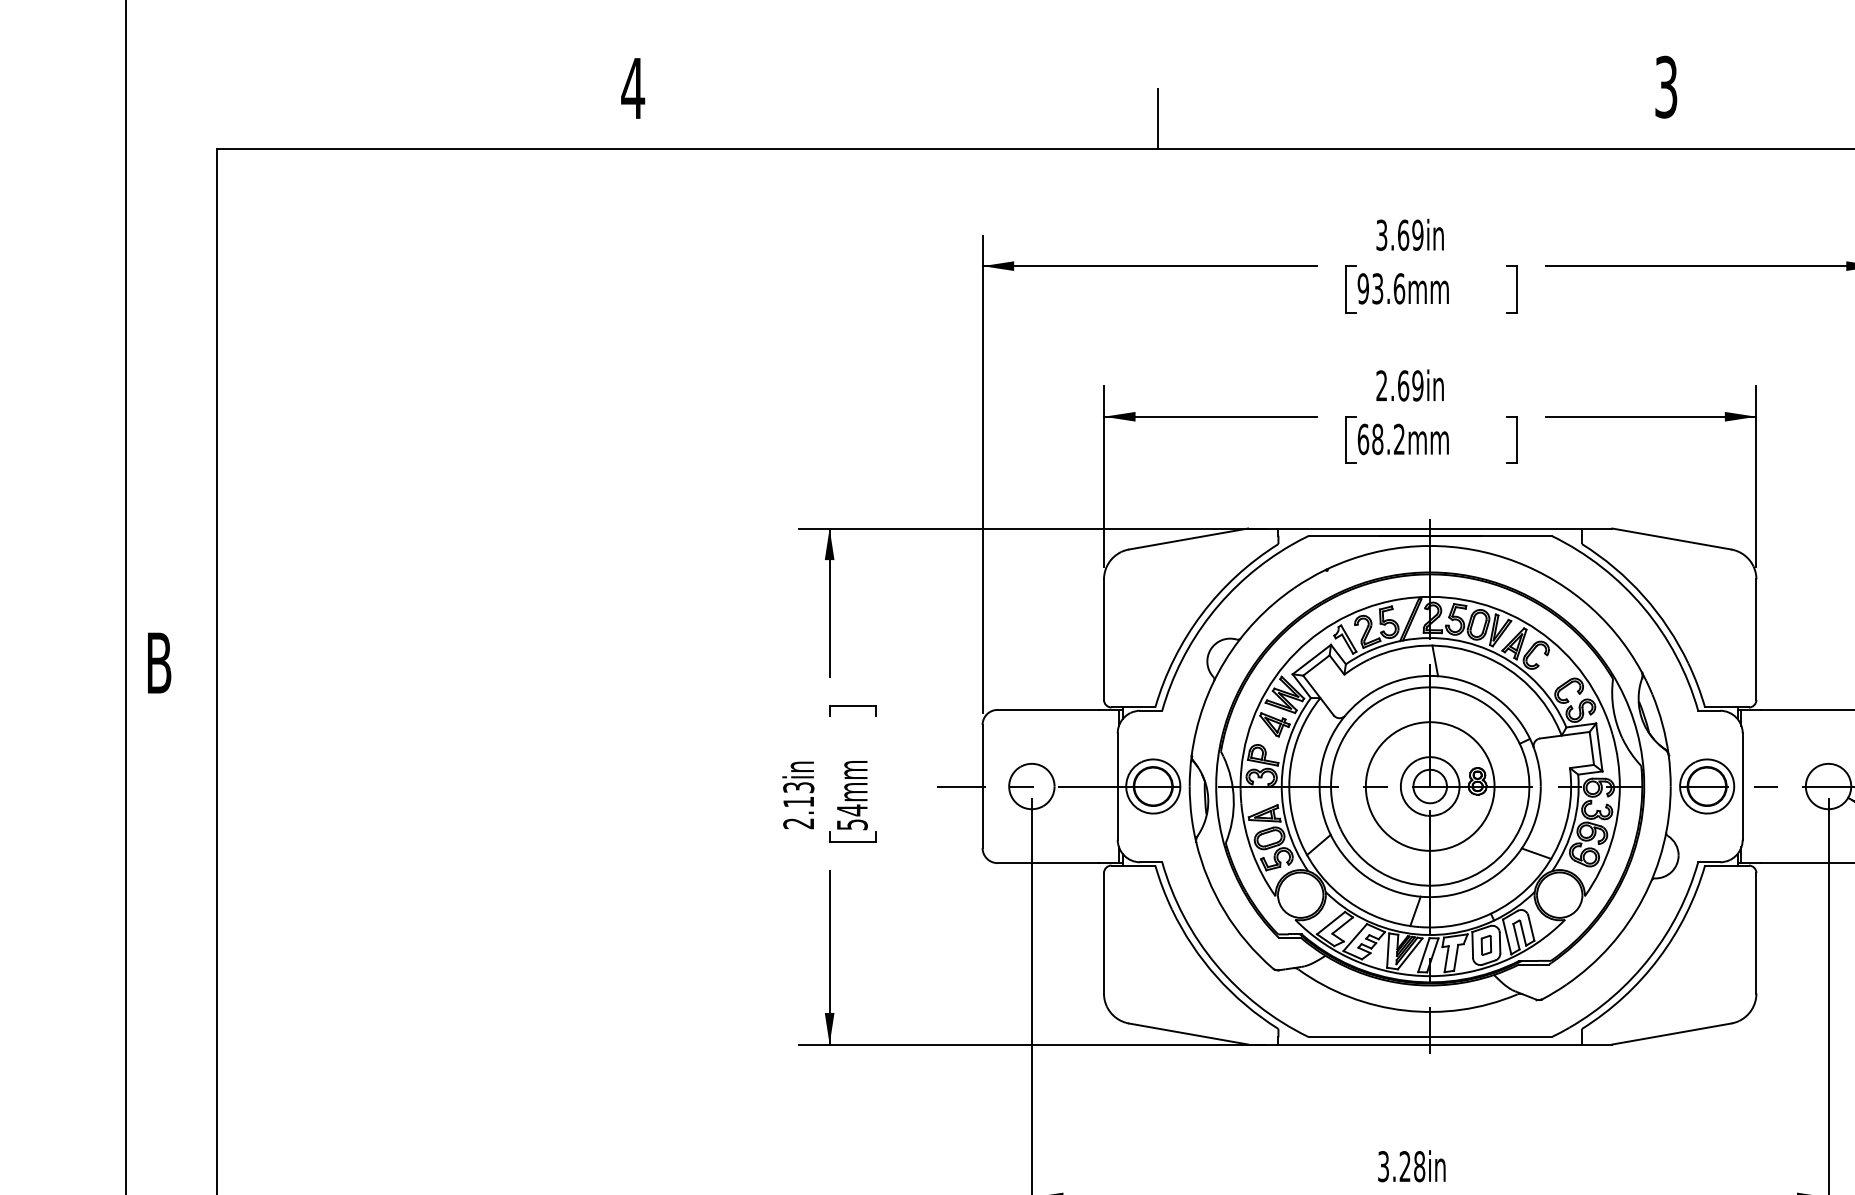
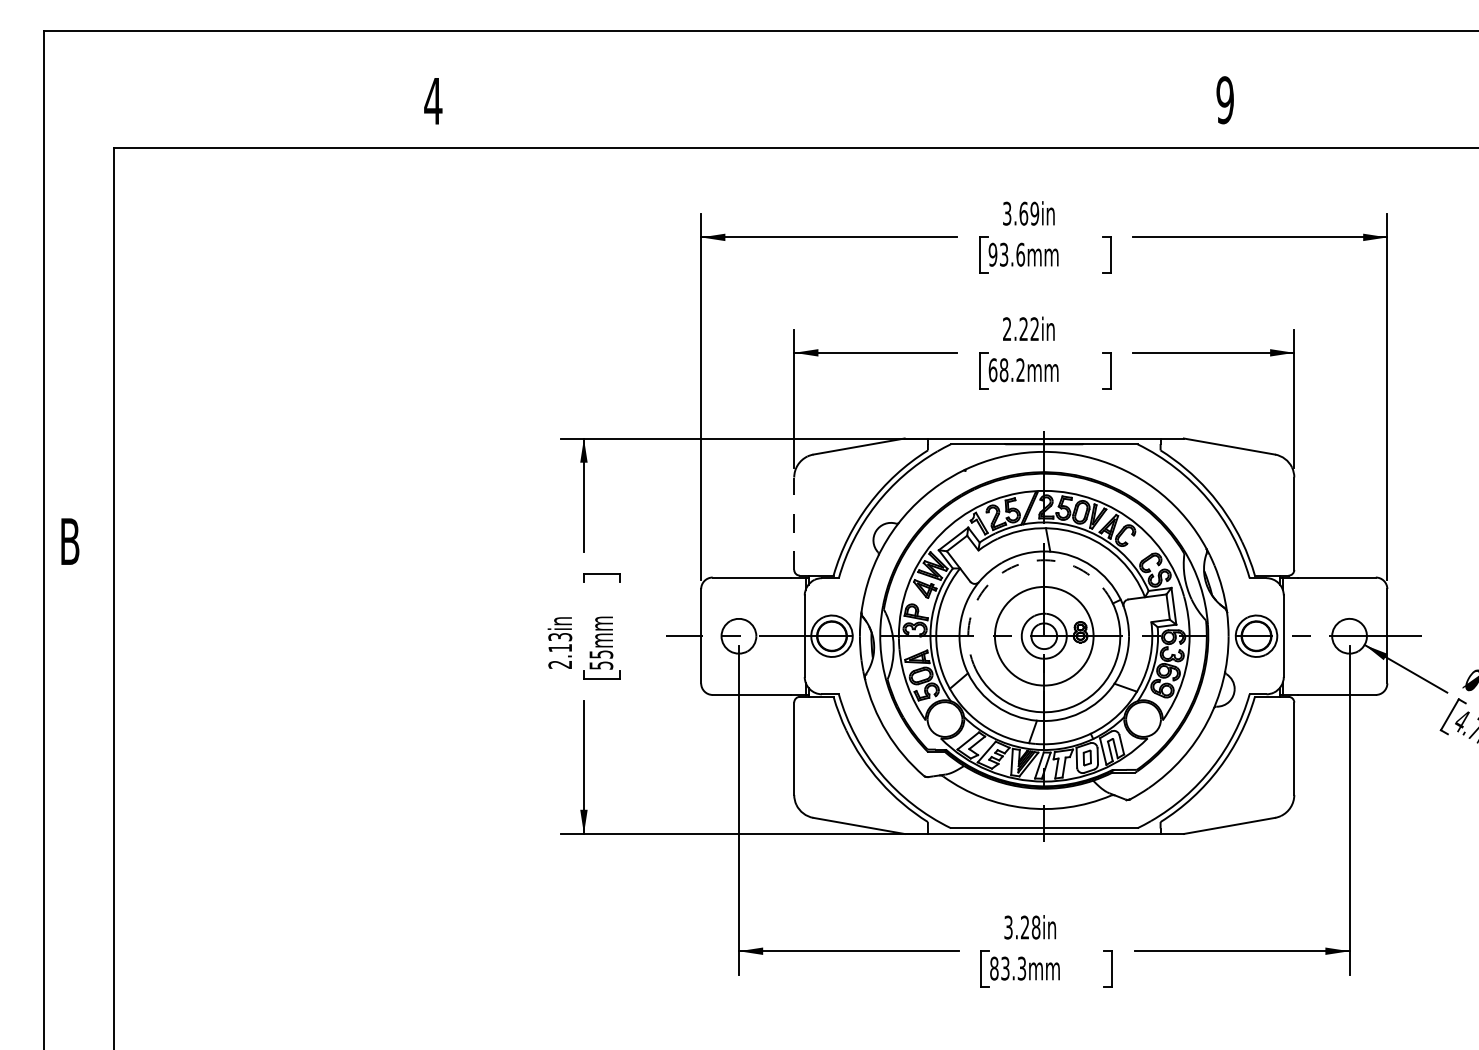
text: (1665, 87) -> (1224, 100), 3 -> 9
line: (1157, 118) -> (835, 124), removed
text: (1410, 386) -> (1029, 329), 2.69in -> 2.22in
line: (1104, 639) -> (794, 523), solid -> dashed
arc: (1387, 696) -> (1011, 567), solid -> dashed
text: (852, 810) -> (601, 654), 54mm -> 55mm

